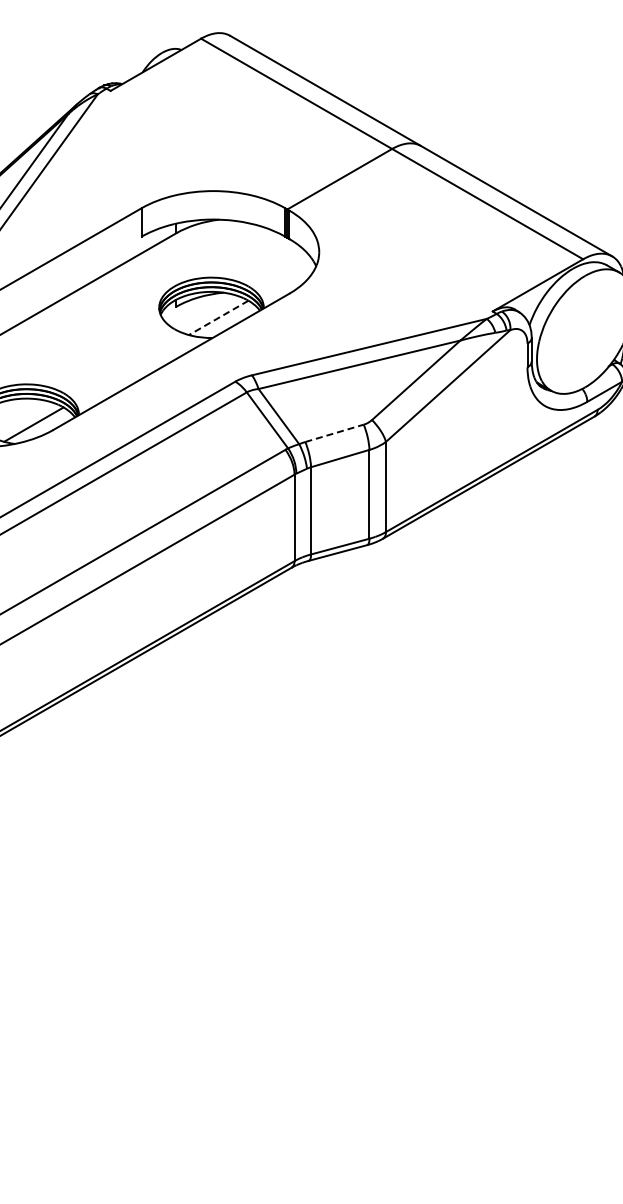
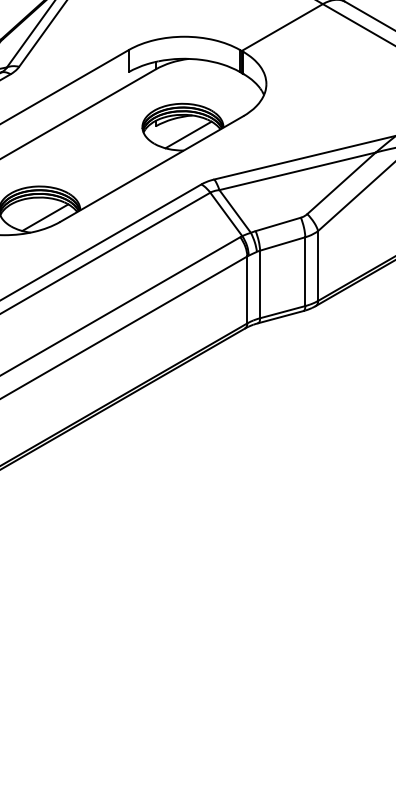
line: (218, 318) -> (188, 135), dashed -> solid
line: (335, 433) -> (279, 224), dashed -> solid

